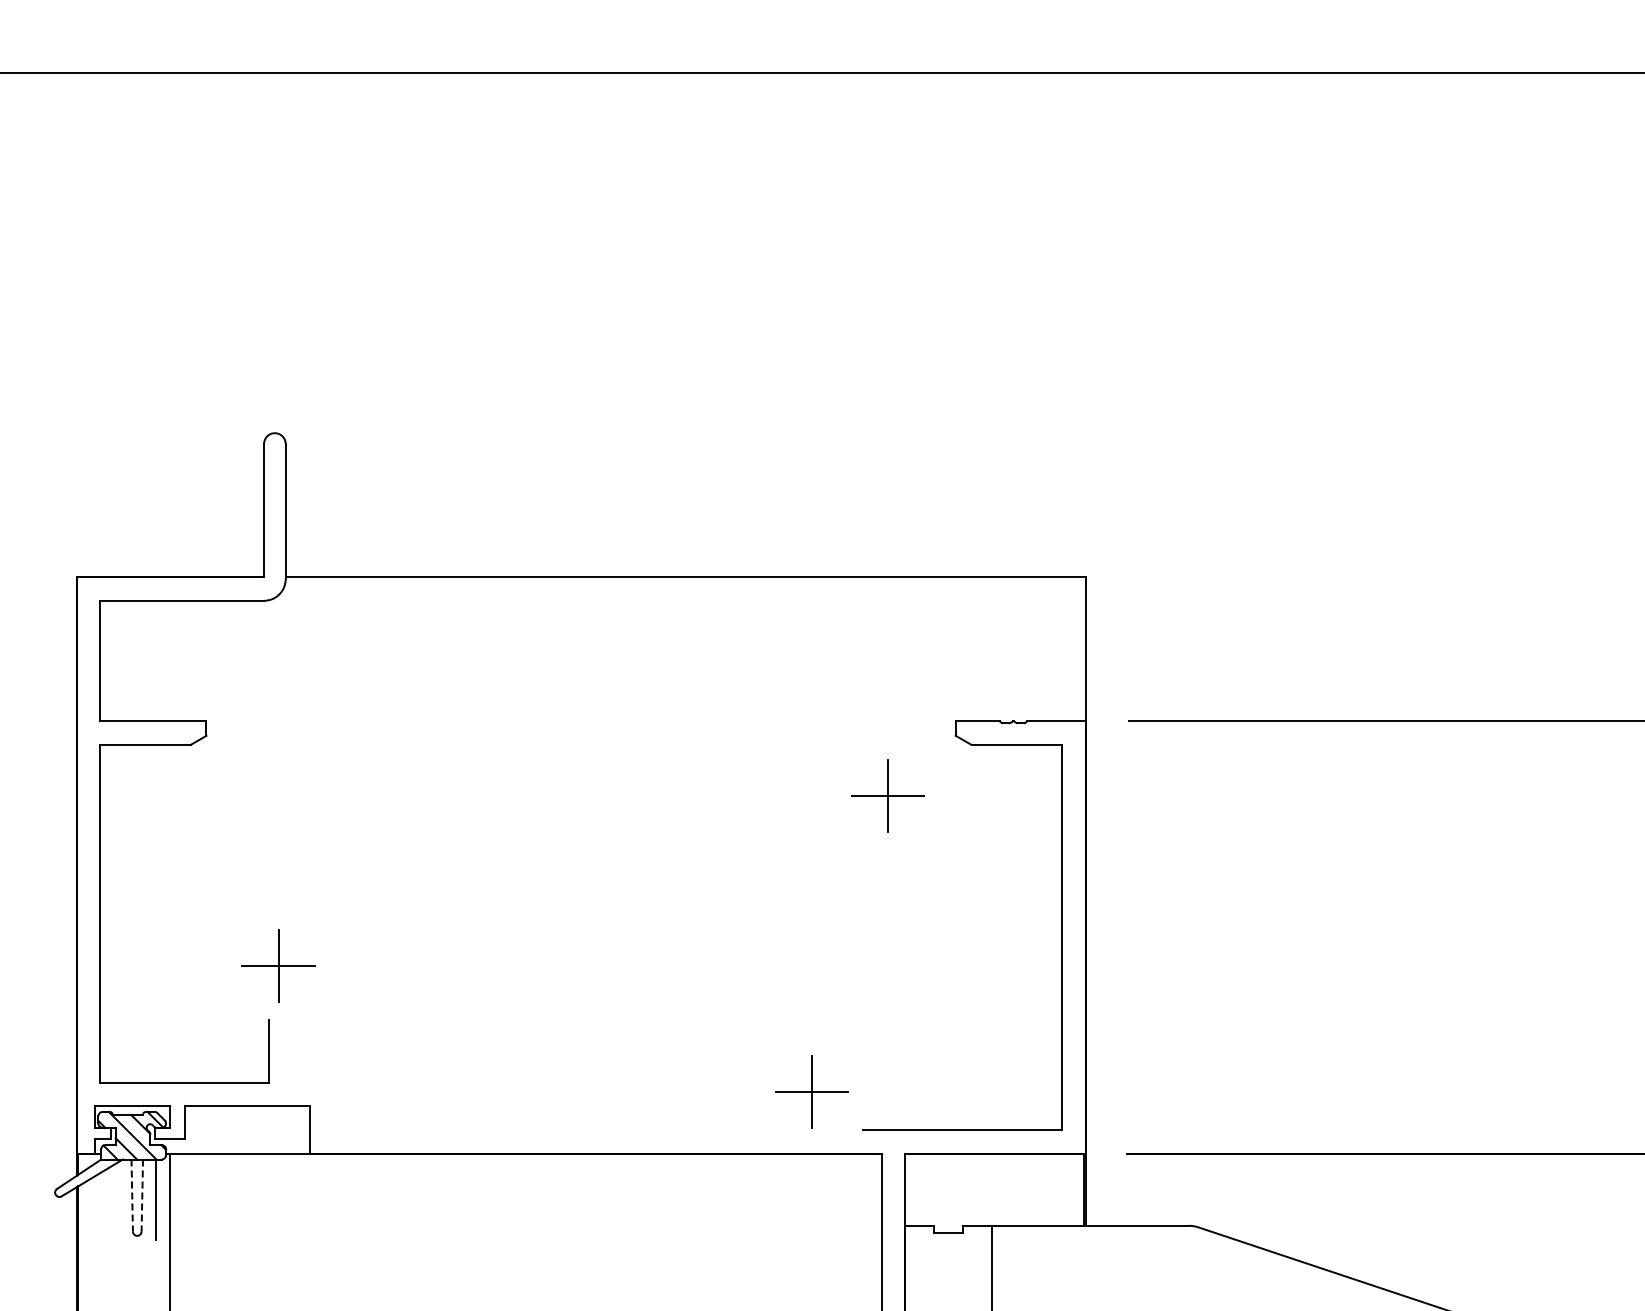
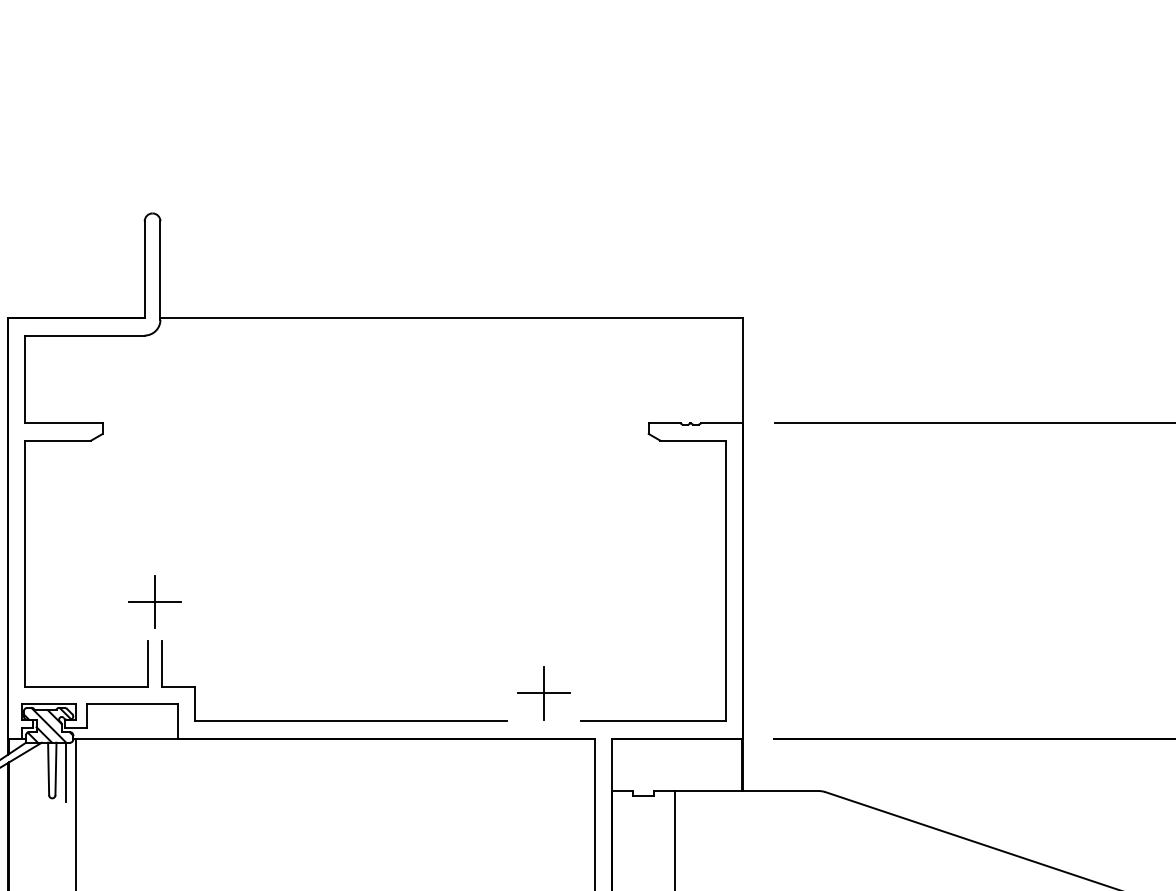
part: (887, 795) -> (598, 477), removed
part: (524, 1129) -> (334, 720), added
line: (132, 1196) -> (48, 769), dashed -> solid
line: (142, 1196) -> (56, 769), dashed -> solid

